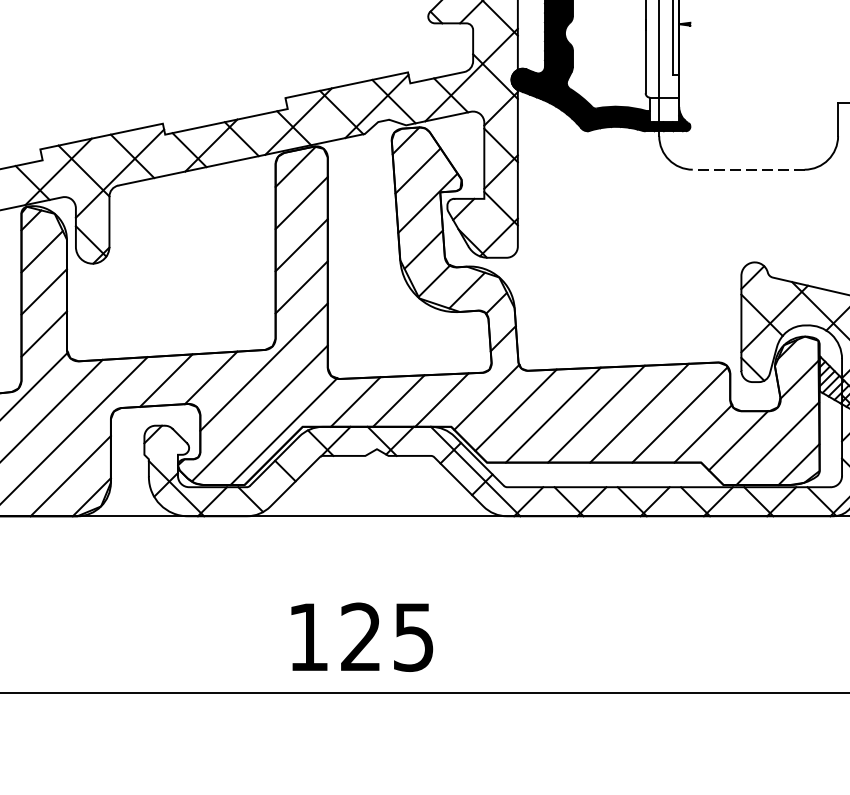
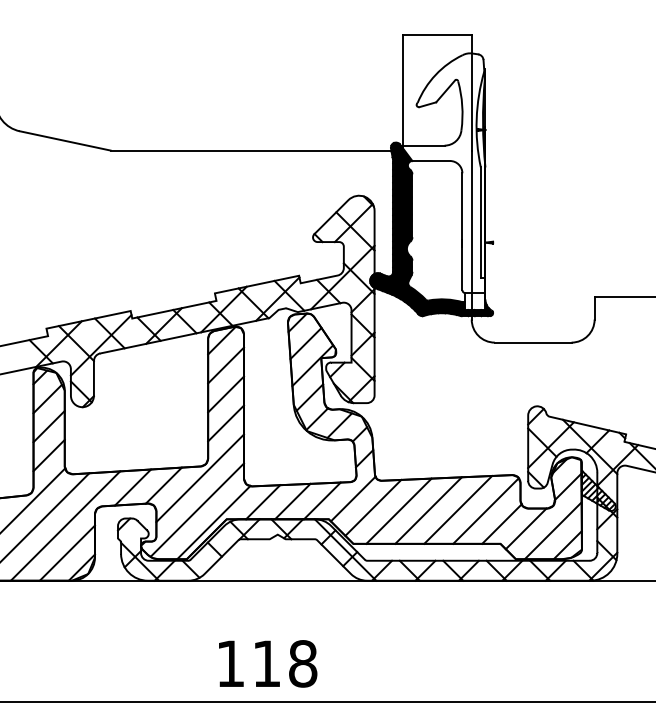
line: (747, 169) -> (532, 342), dashed -> solid
text: (388, 636) -> (285, 663), 125 -> 118

